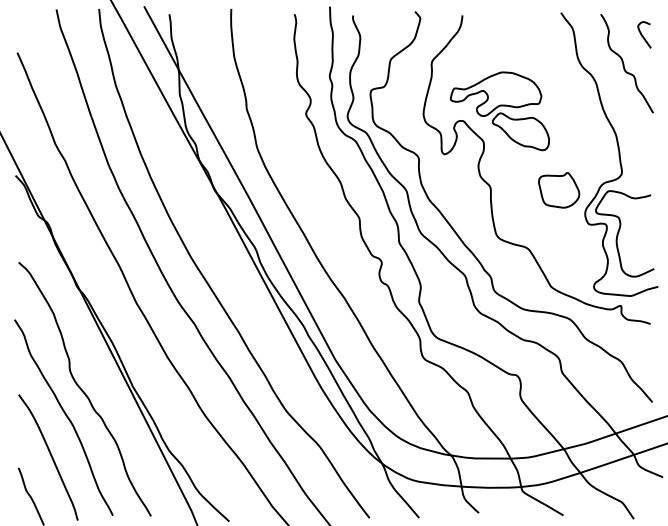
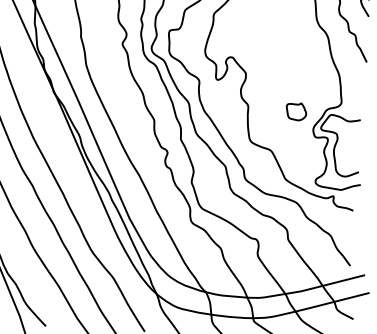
part: (499, 111) -> (258, 52), removed
part: (559, 190) -> (296, 111), size x0.7

